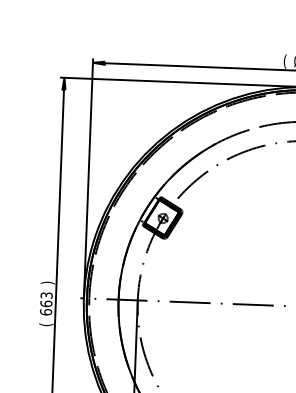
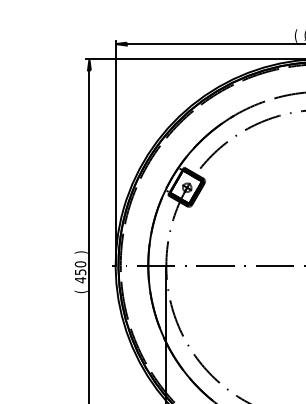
text: (46, 304) -> (80, 272), 663 -> 450

